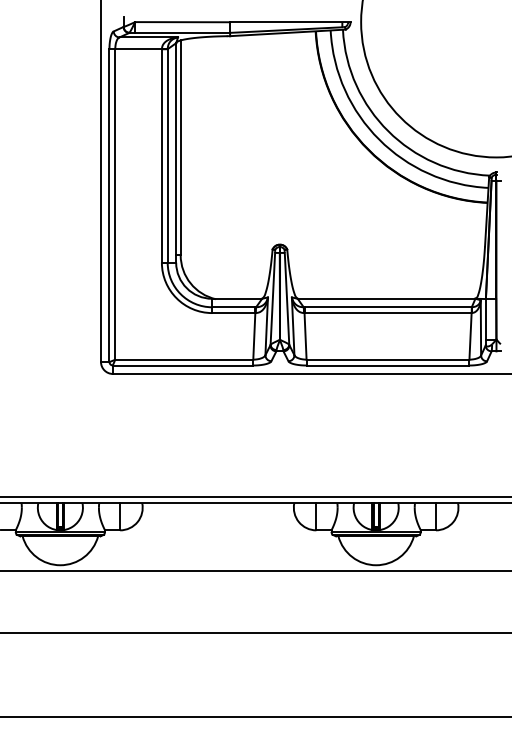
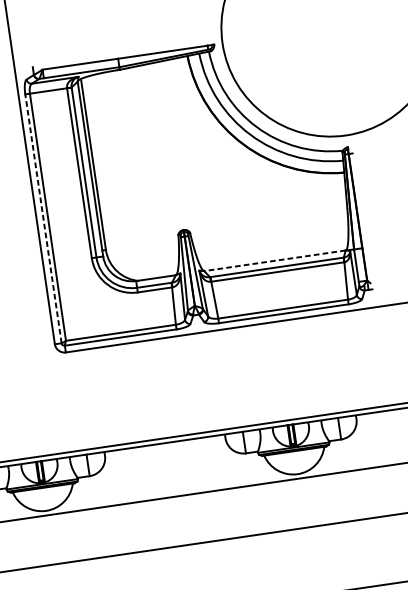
line: (109, 205) -> (43, 218), solid -> dashed
line: (386, 298) -> (274, 260), solid -> dashed

